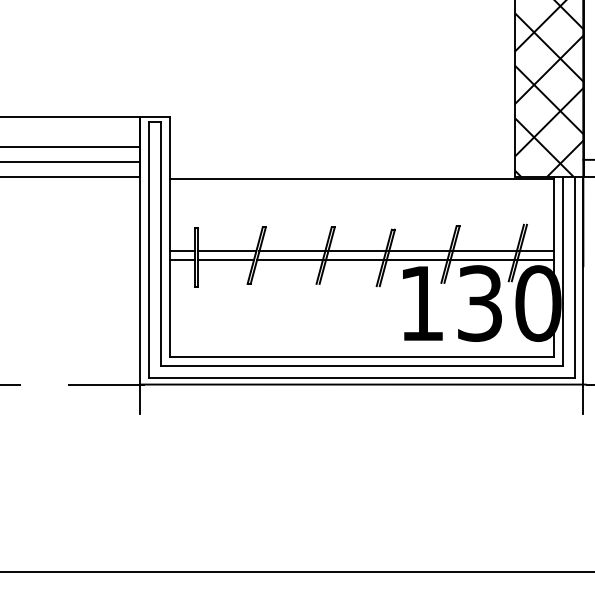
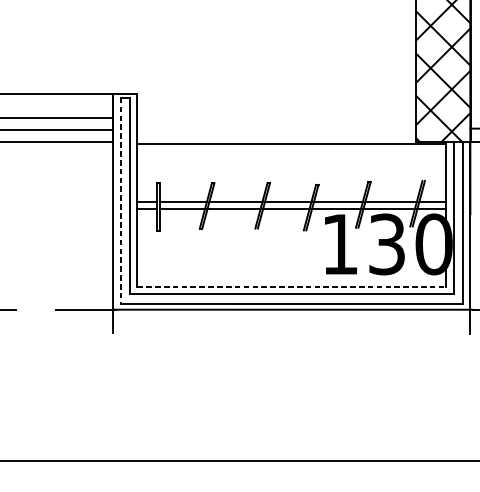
line: (149, 249) -> (120, 200), solid -> dashed
line: (361, 356) -> (291, 287), solid -> dashed

